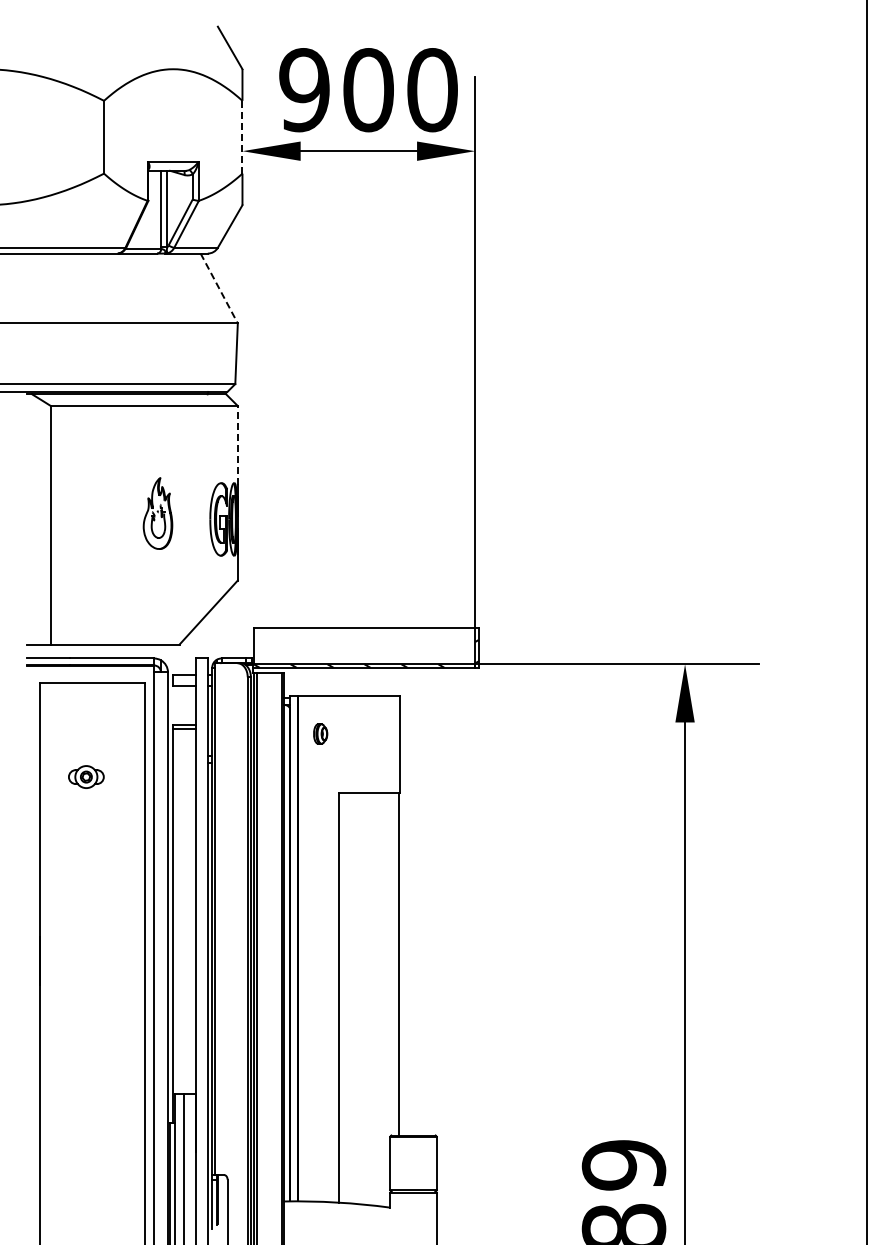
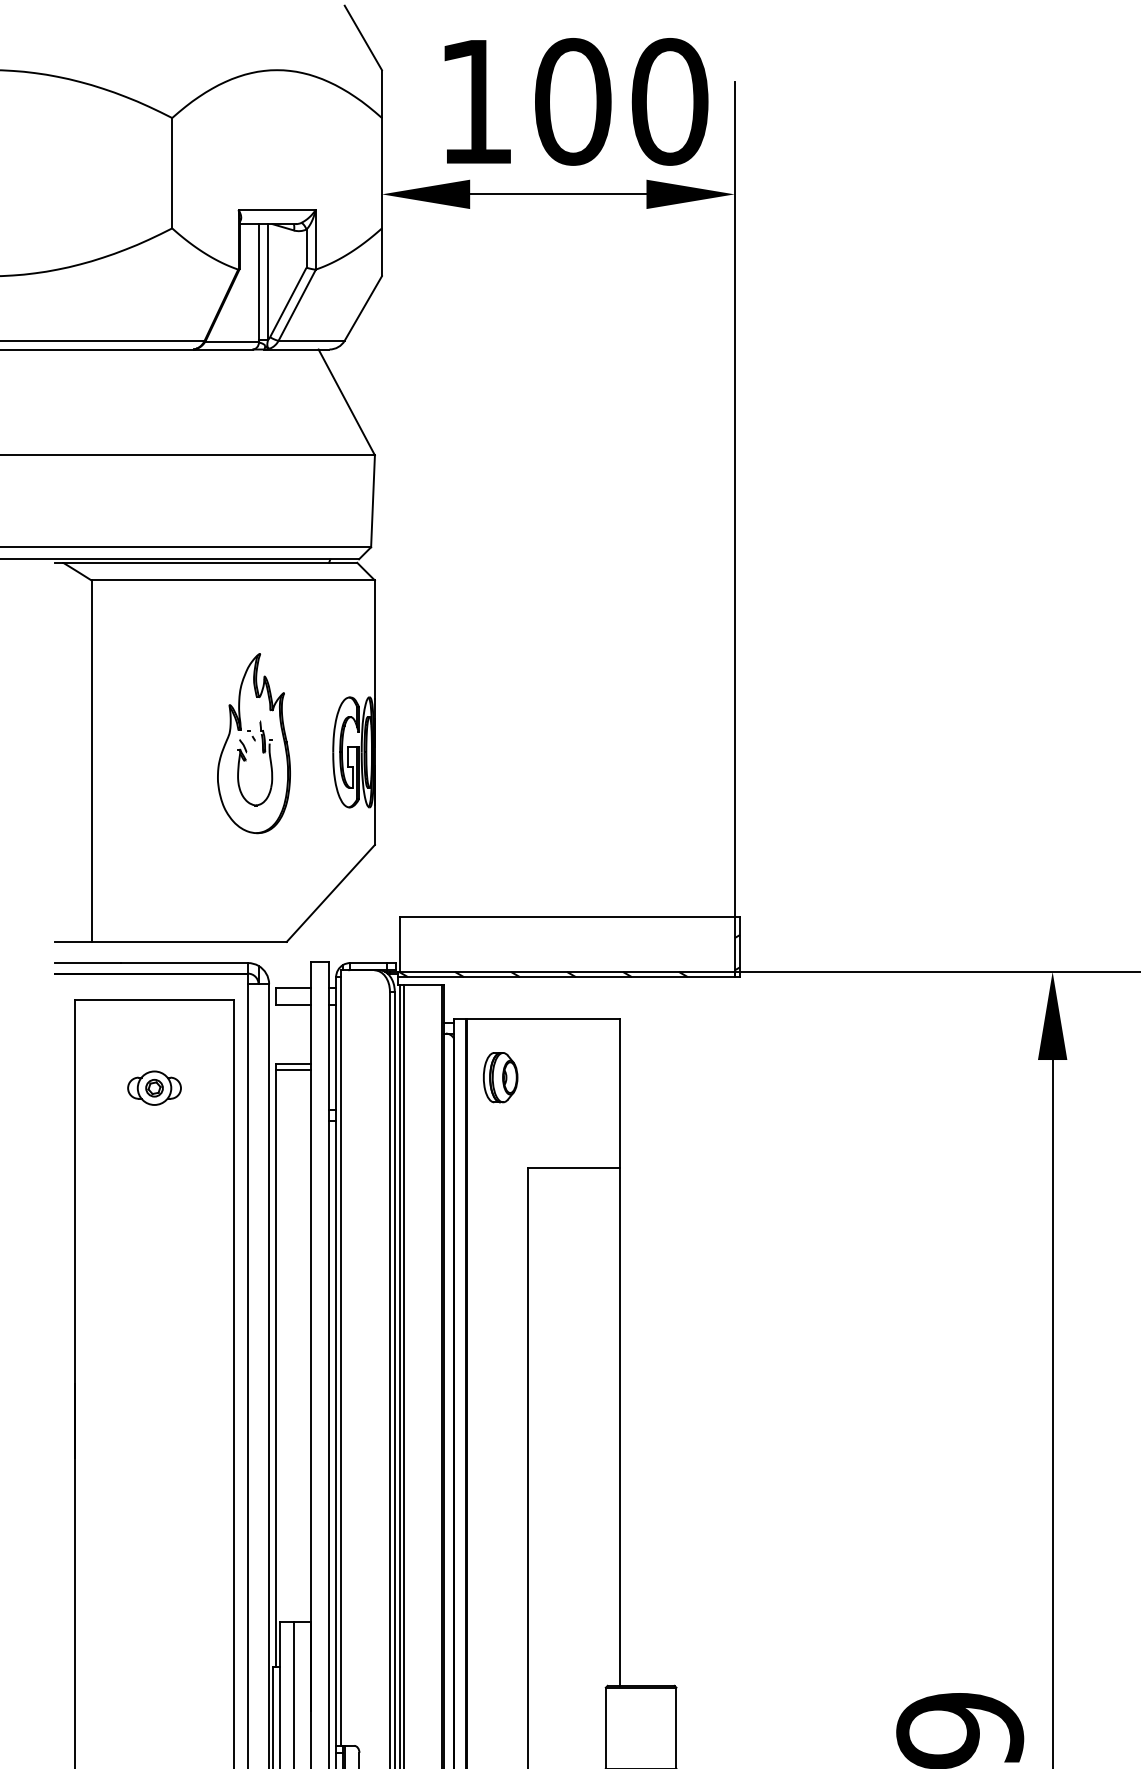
text: (304, 90) -> (475, 102), 900 -> 100
line: (242, 136) -> (382, 172), dashed -> solid
line: (219, 288) -> (347, 402), dashed -> solid
line: (237, 444) -> (374, 638), dashed -> solid
part: (157, 513) -> (253, 743), size x1.67
part: (320, 733) -> (500, 1076), size x1.67
part: (86, 776) -> (154, 1087), moved

